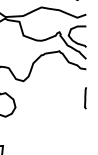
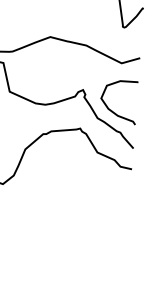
line: (85, 98) -> (126, 228), removed

